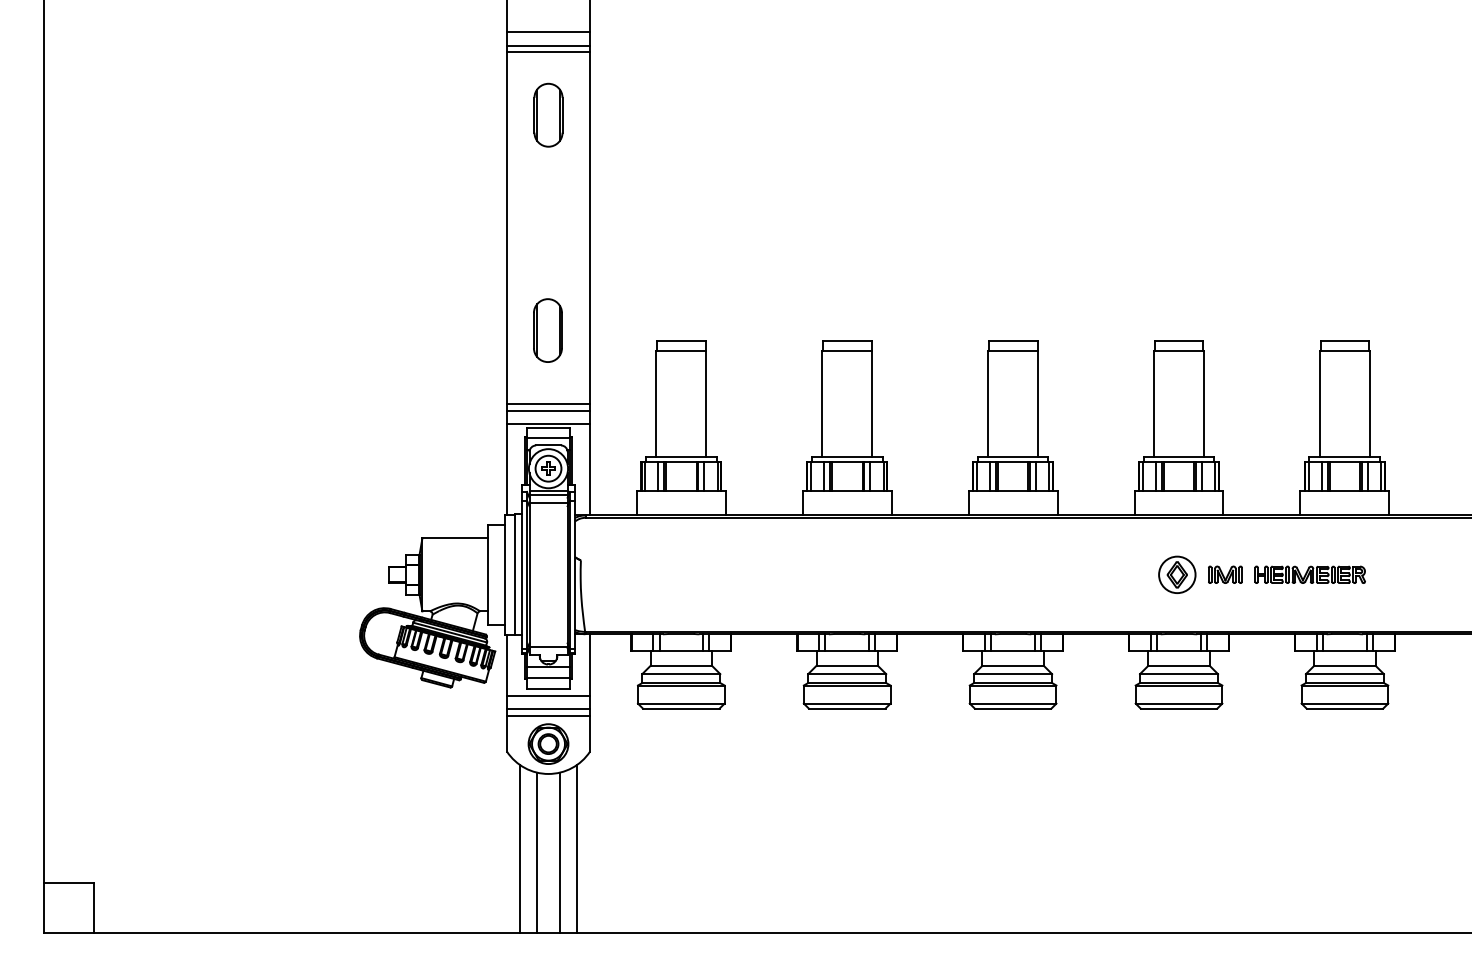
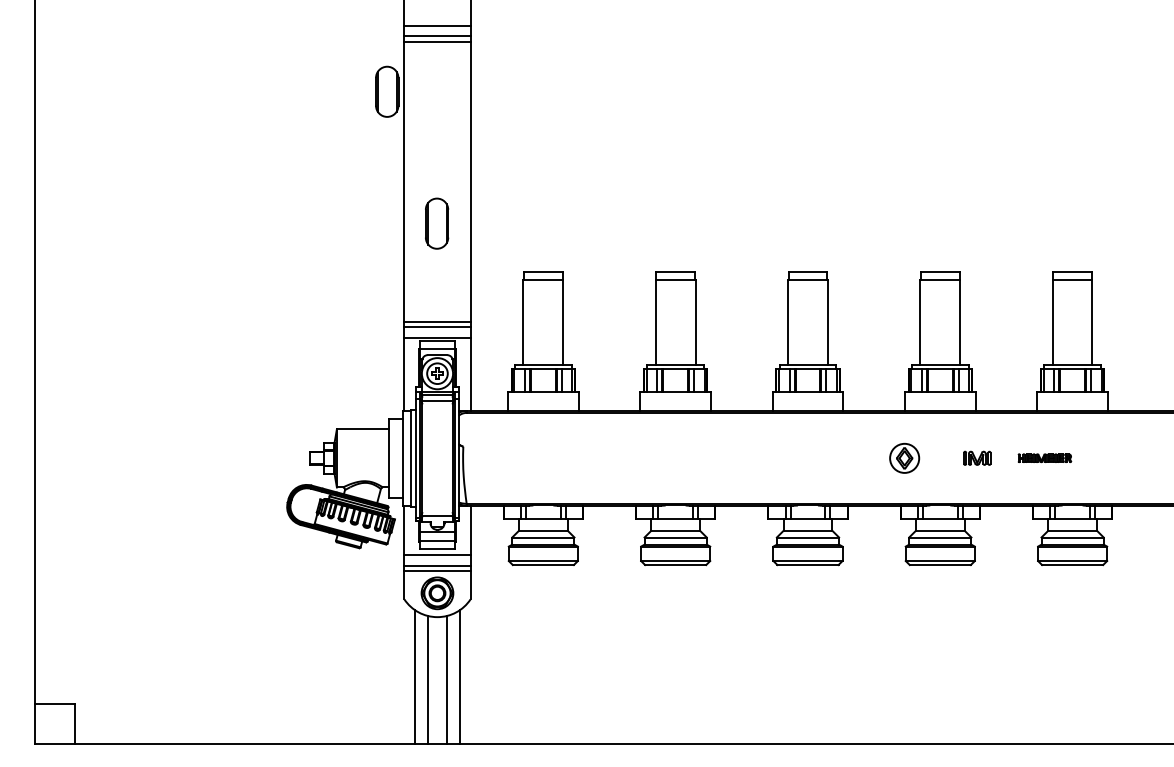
part: (548, 114) -> (387, 91), moved
part: (547, 330) -> (436, 223), moved
part: (1177, 574) -> (904, 458), moved
part: (1309, 574) -> (1044, 458), size x0.6

